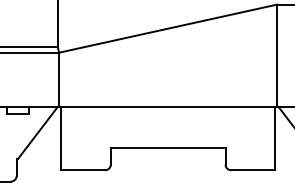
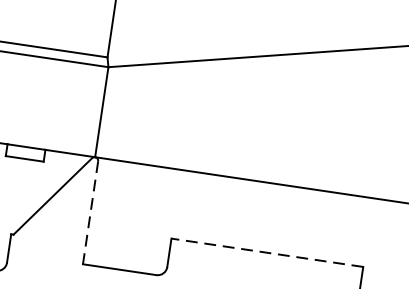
line: (61, 139) -> (90, 212), solid -> dashed
line: (167, 147) -> (266, 252), solid -> dashed

